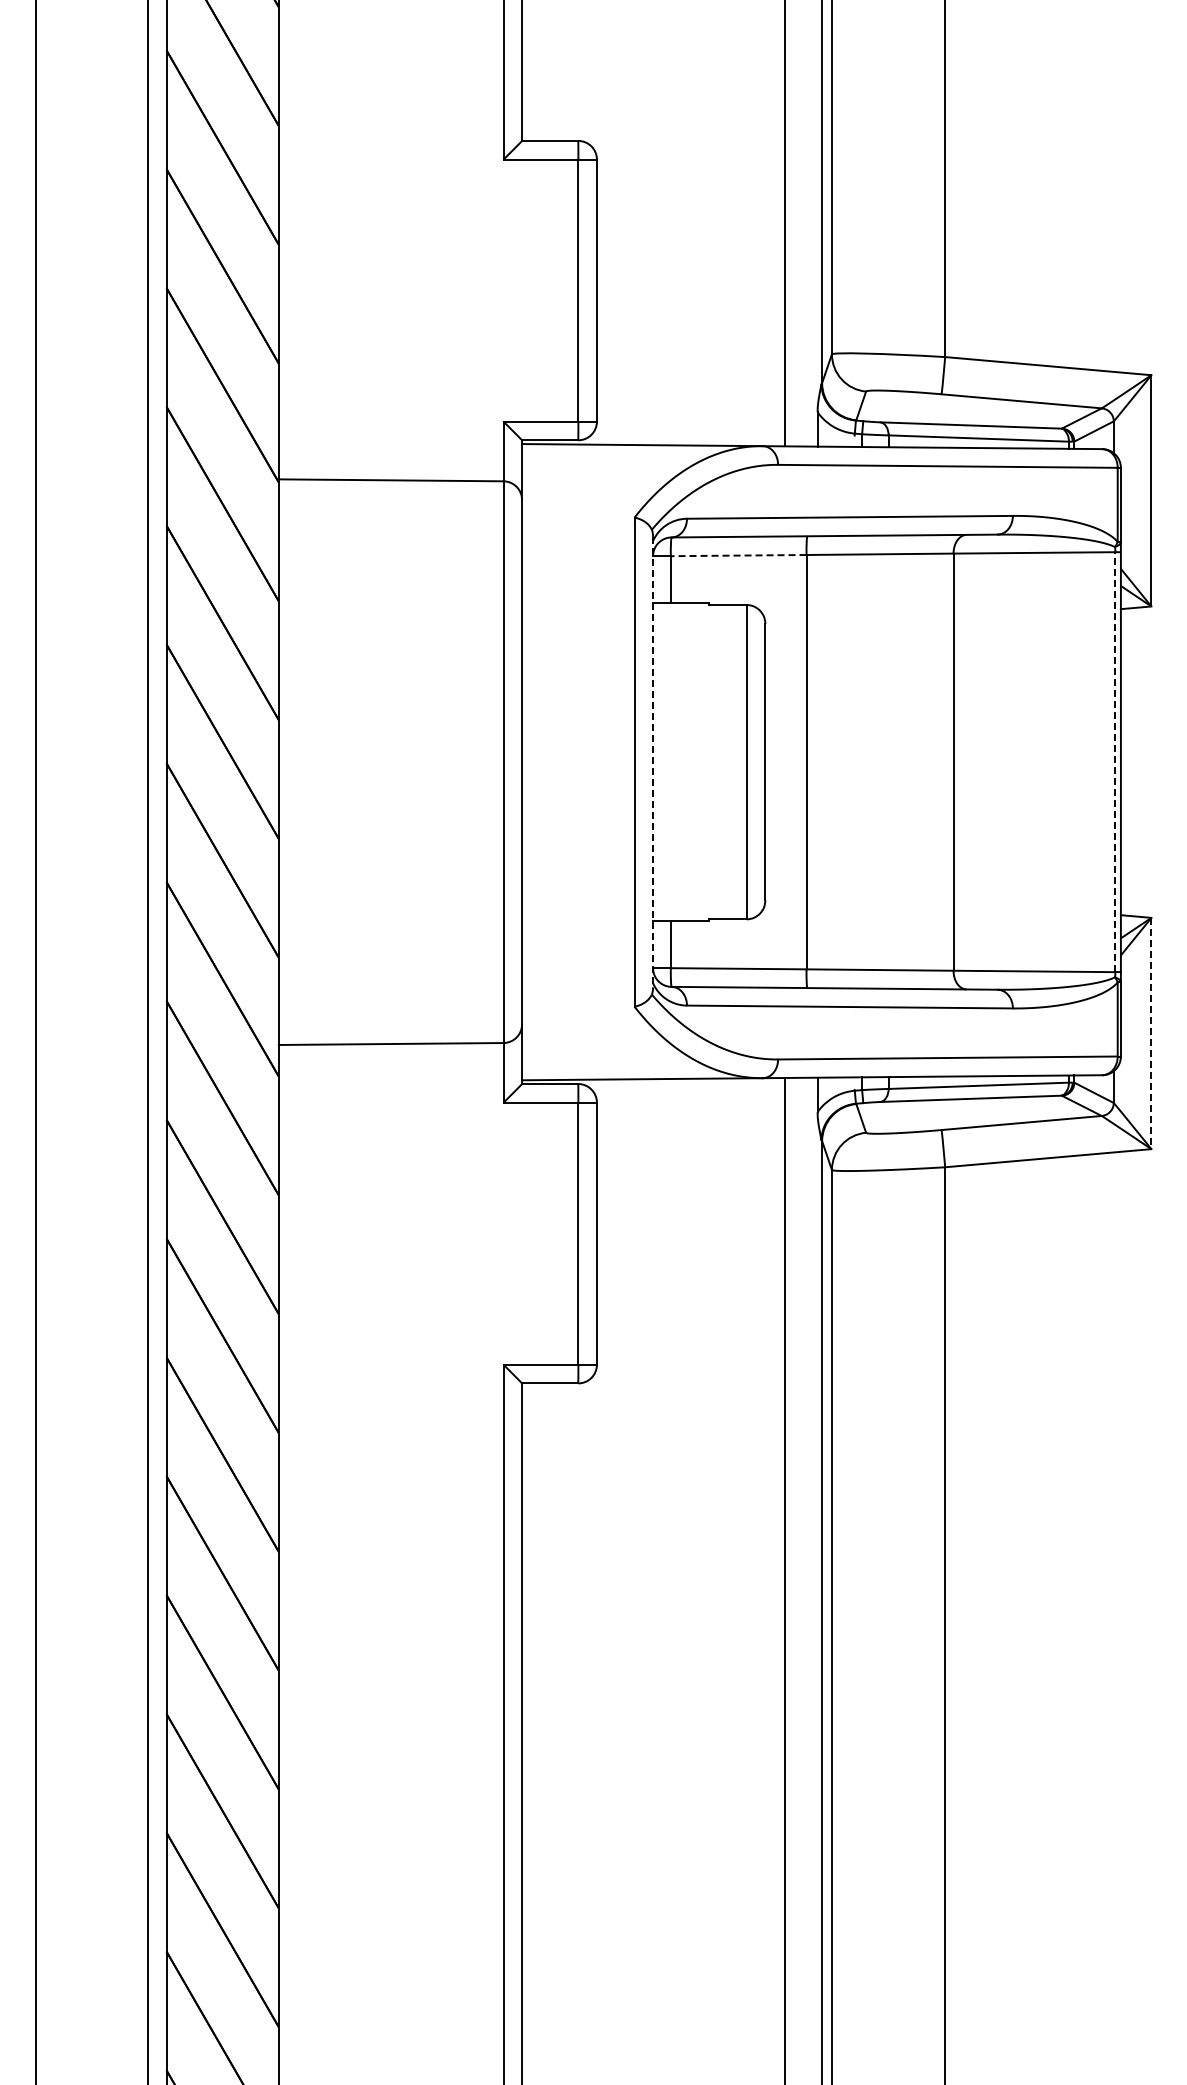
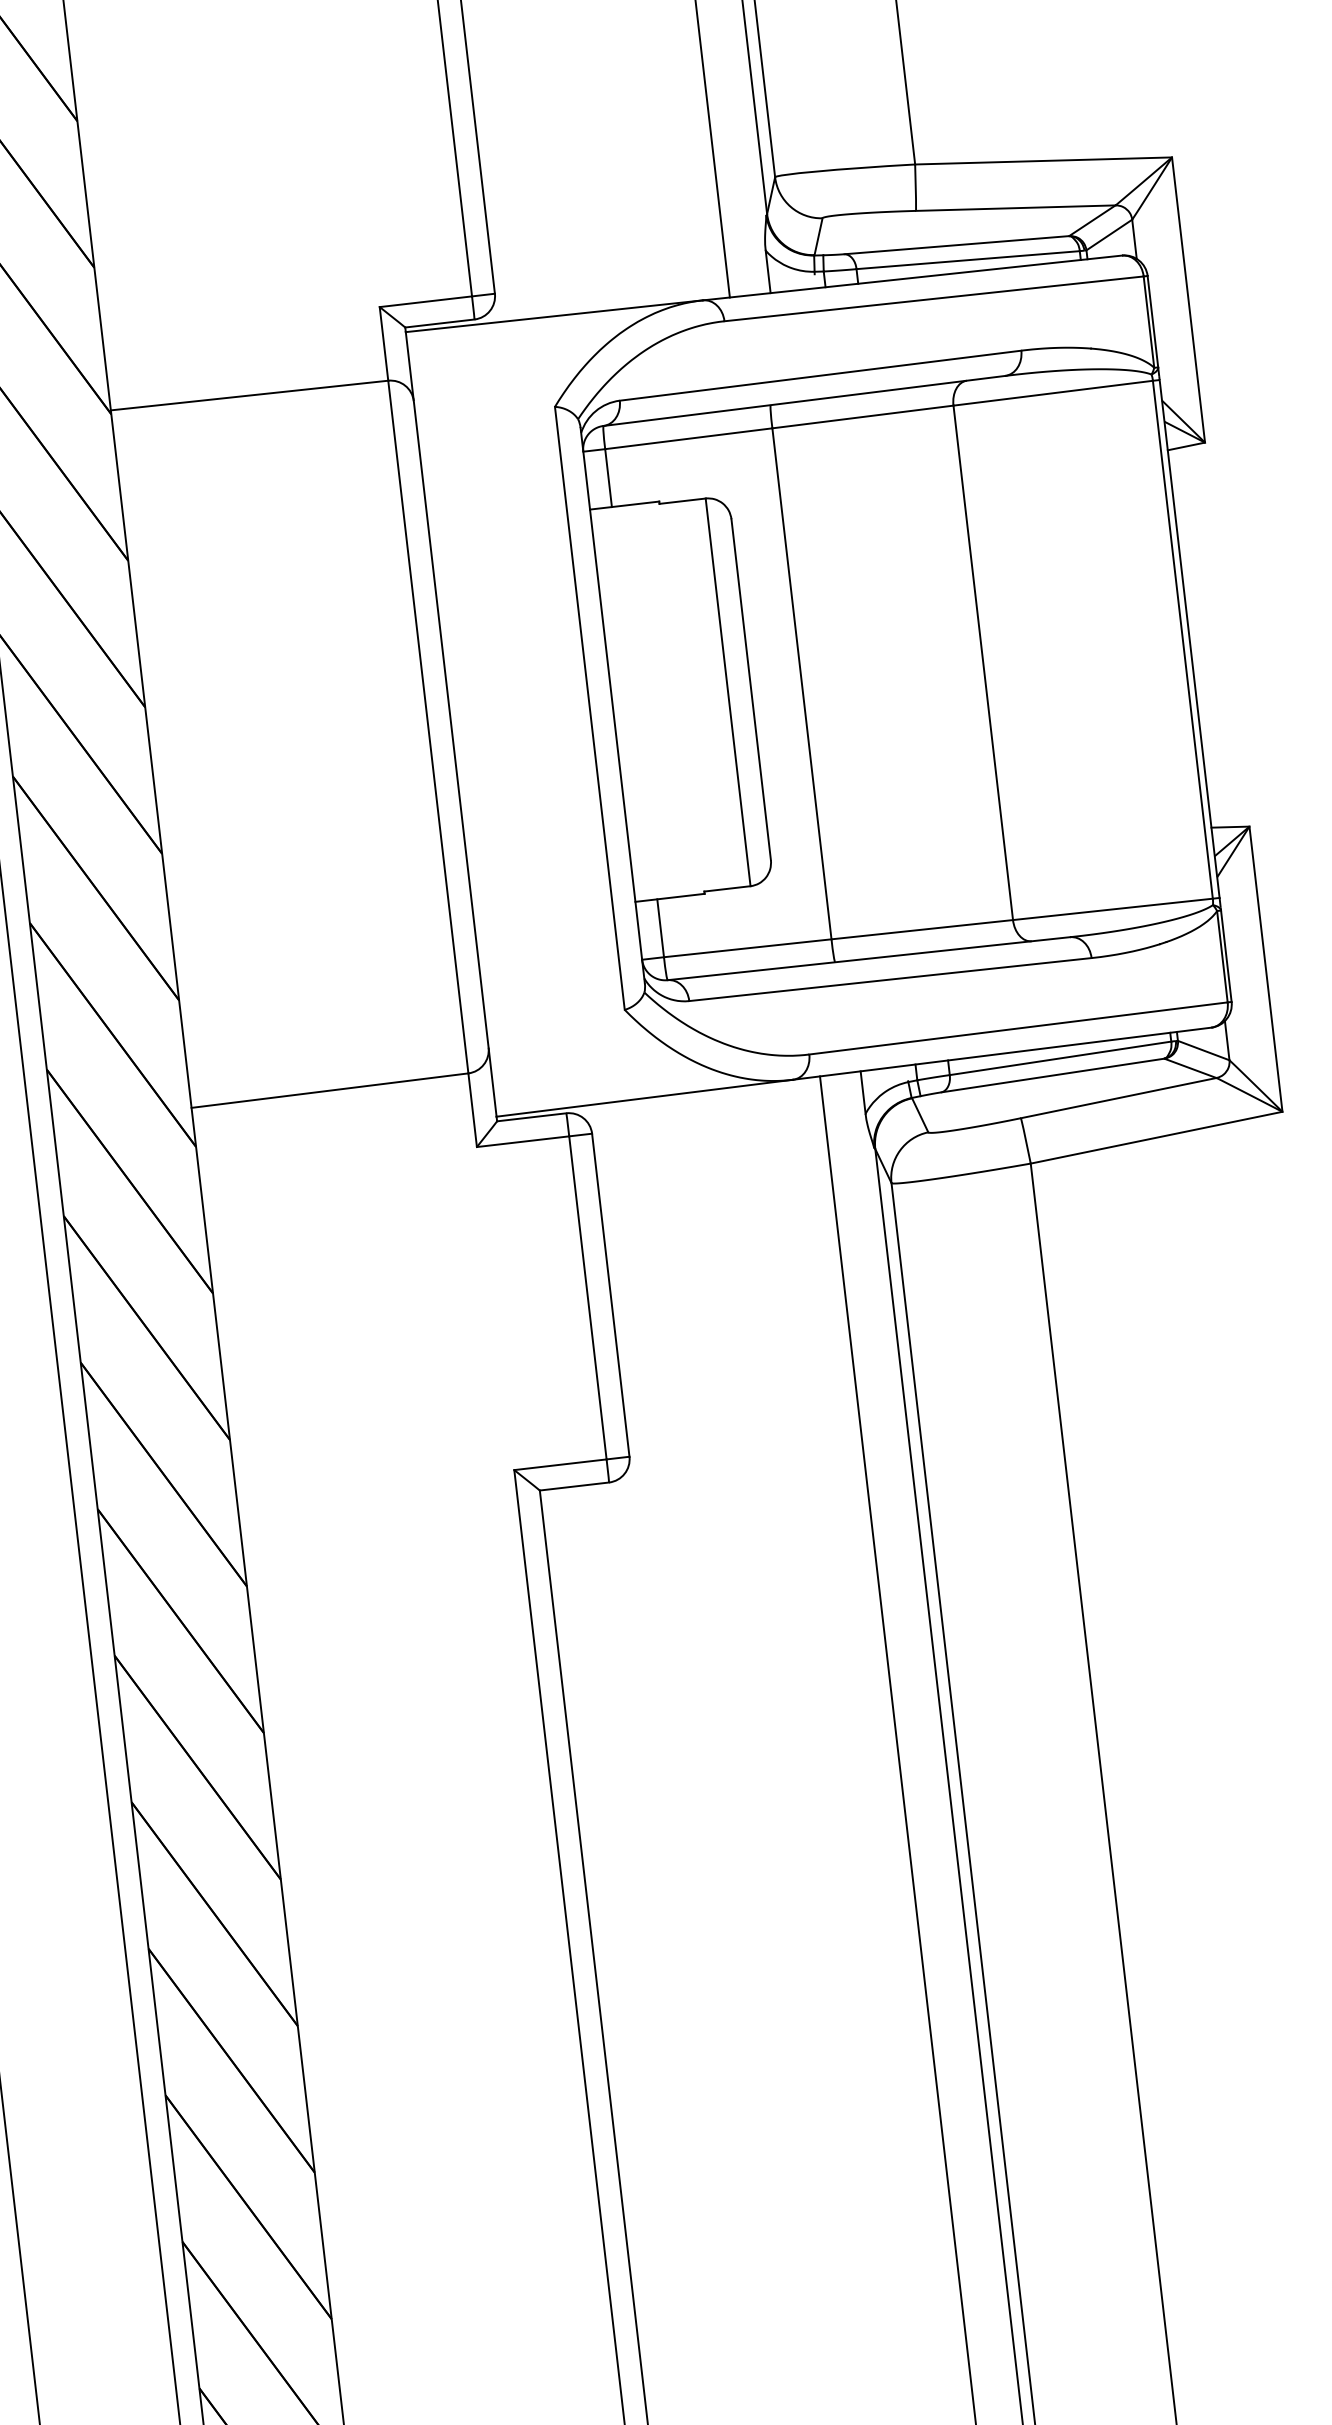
line: (738, 555) -> (688, 438), dashed -> solid
line: (653, 762) -> (613, 706), dashed -> solid
line: (1115, 762) -> (1183, 640), dashed -> solid
line: (1151, 1033) -> (1266, 969), dashed -> solid

